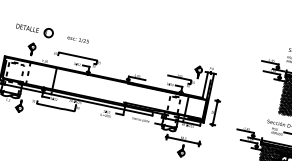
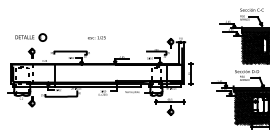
text: (77, 39) -> (96, 37), moved

